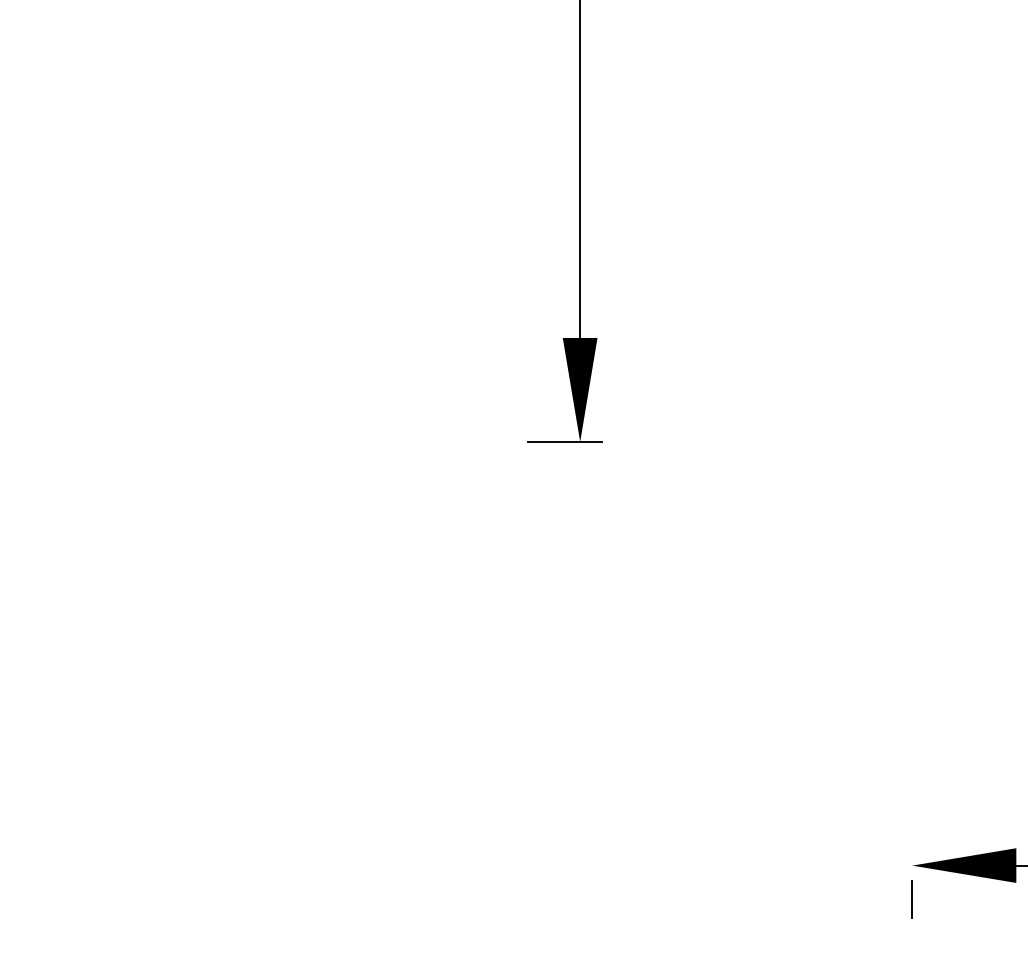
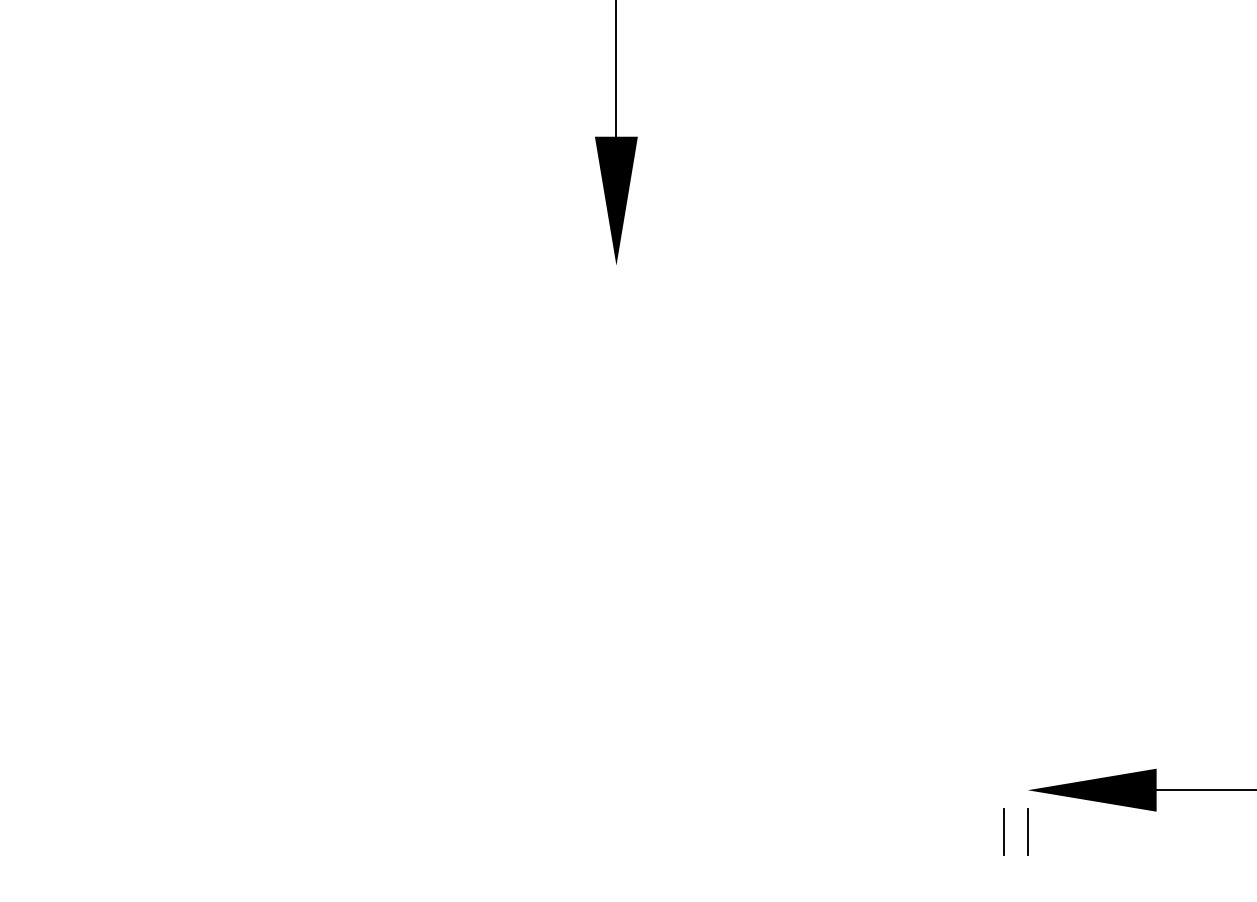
line: (565, 442) -> (598, 266), removed
line: (892, 899) -> (1003, 832), added

